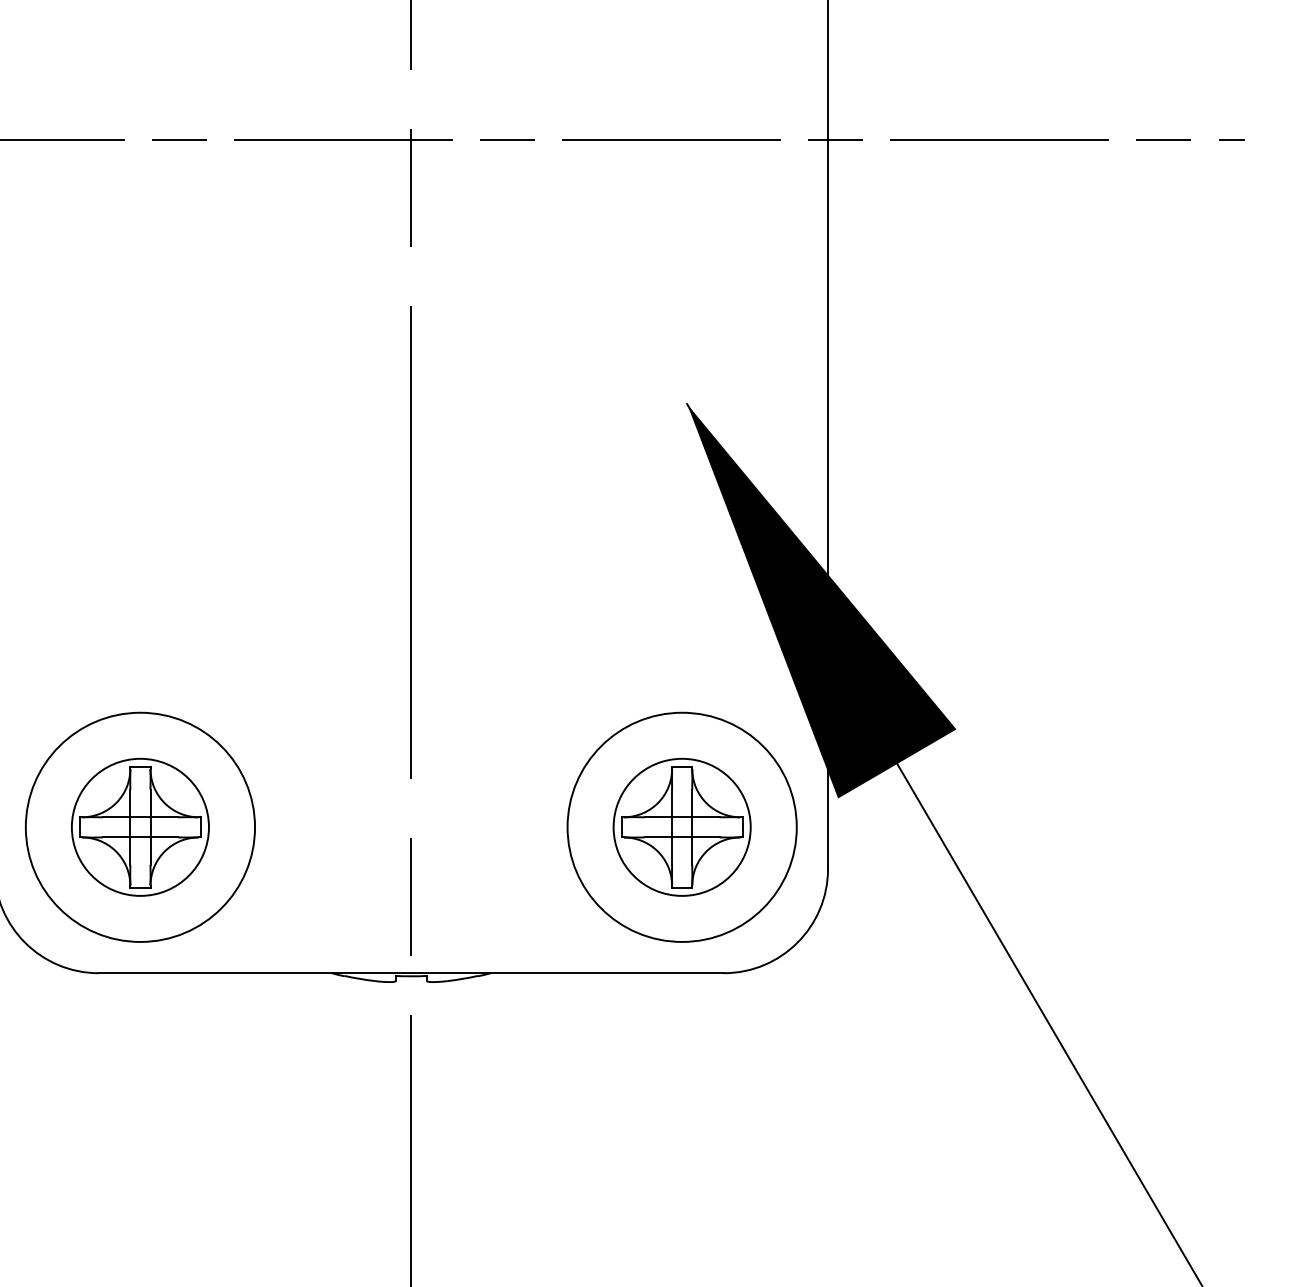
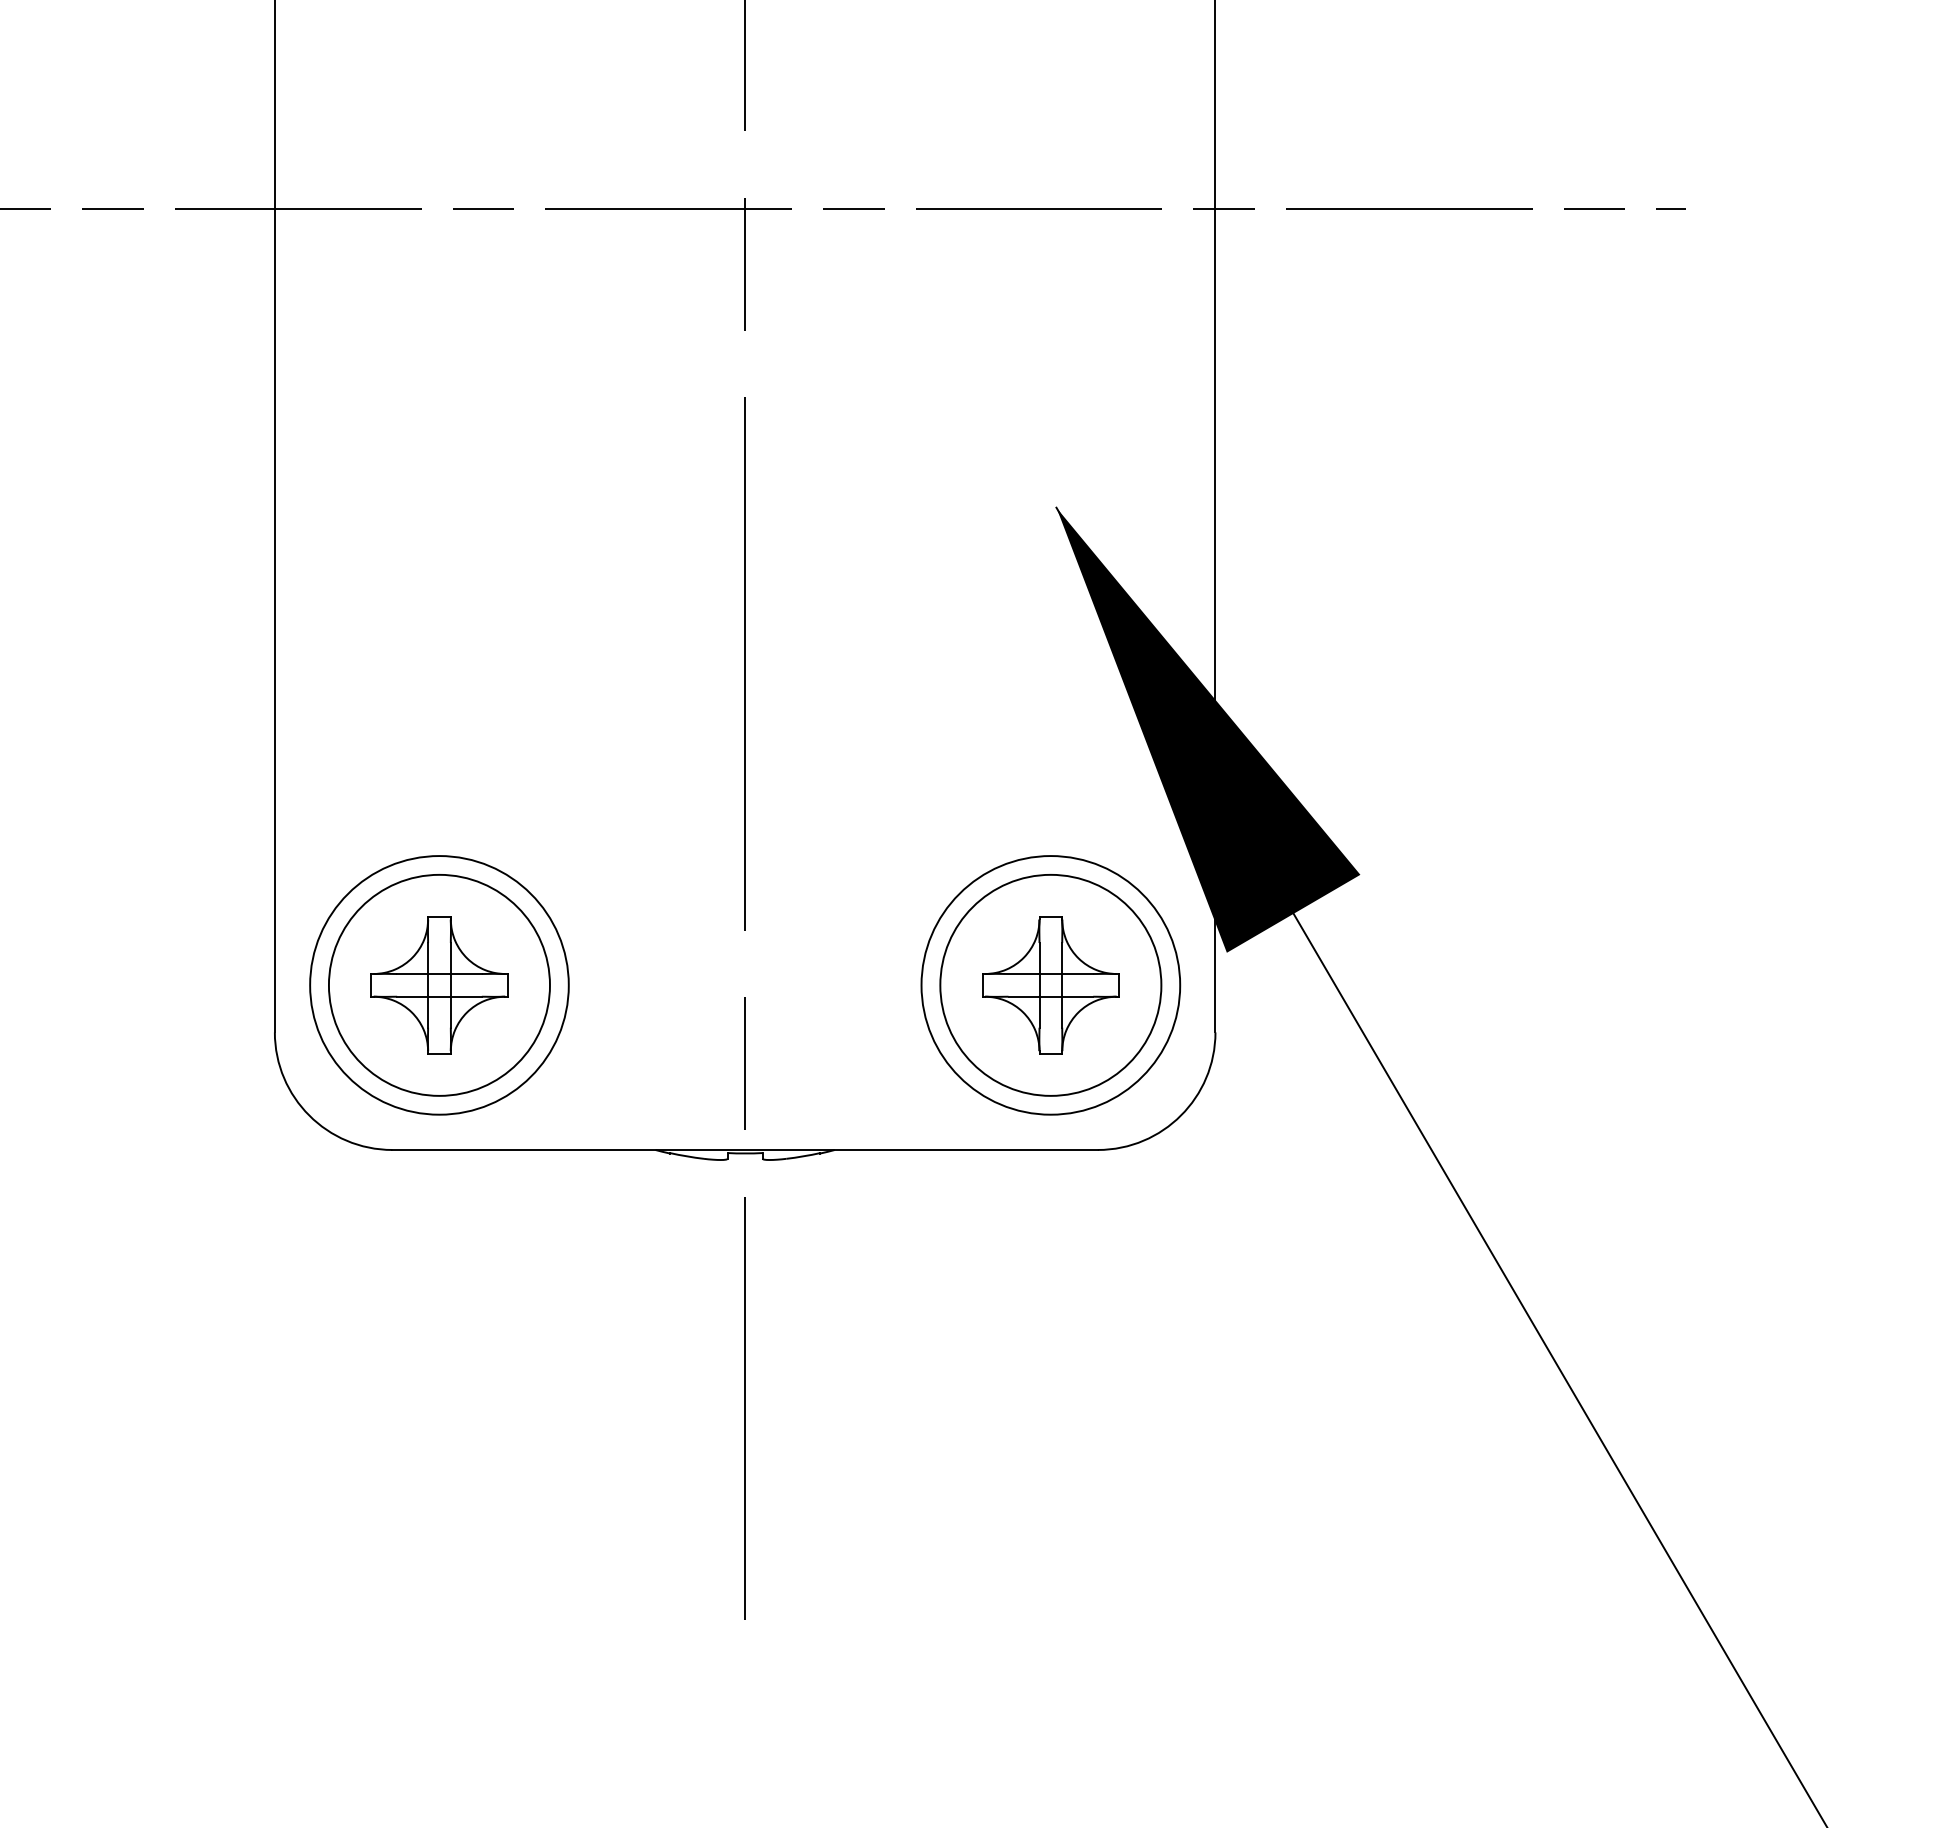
circle: (139, 826) -> (438, 984), size x1.43
circle: (681, 826) -> (1050, 984), size x1.43

